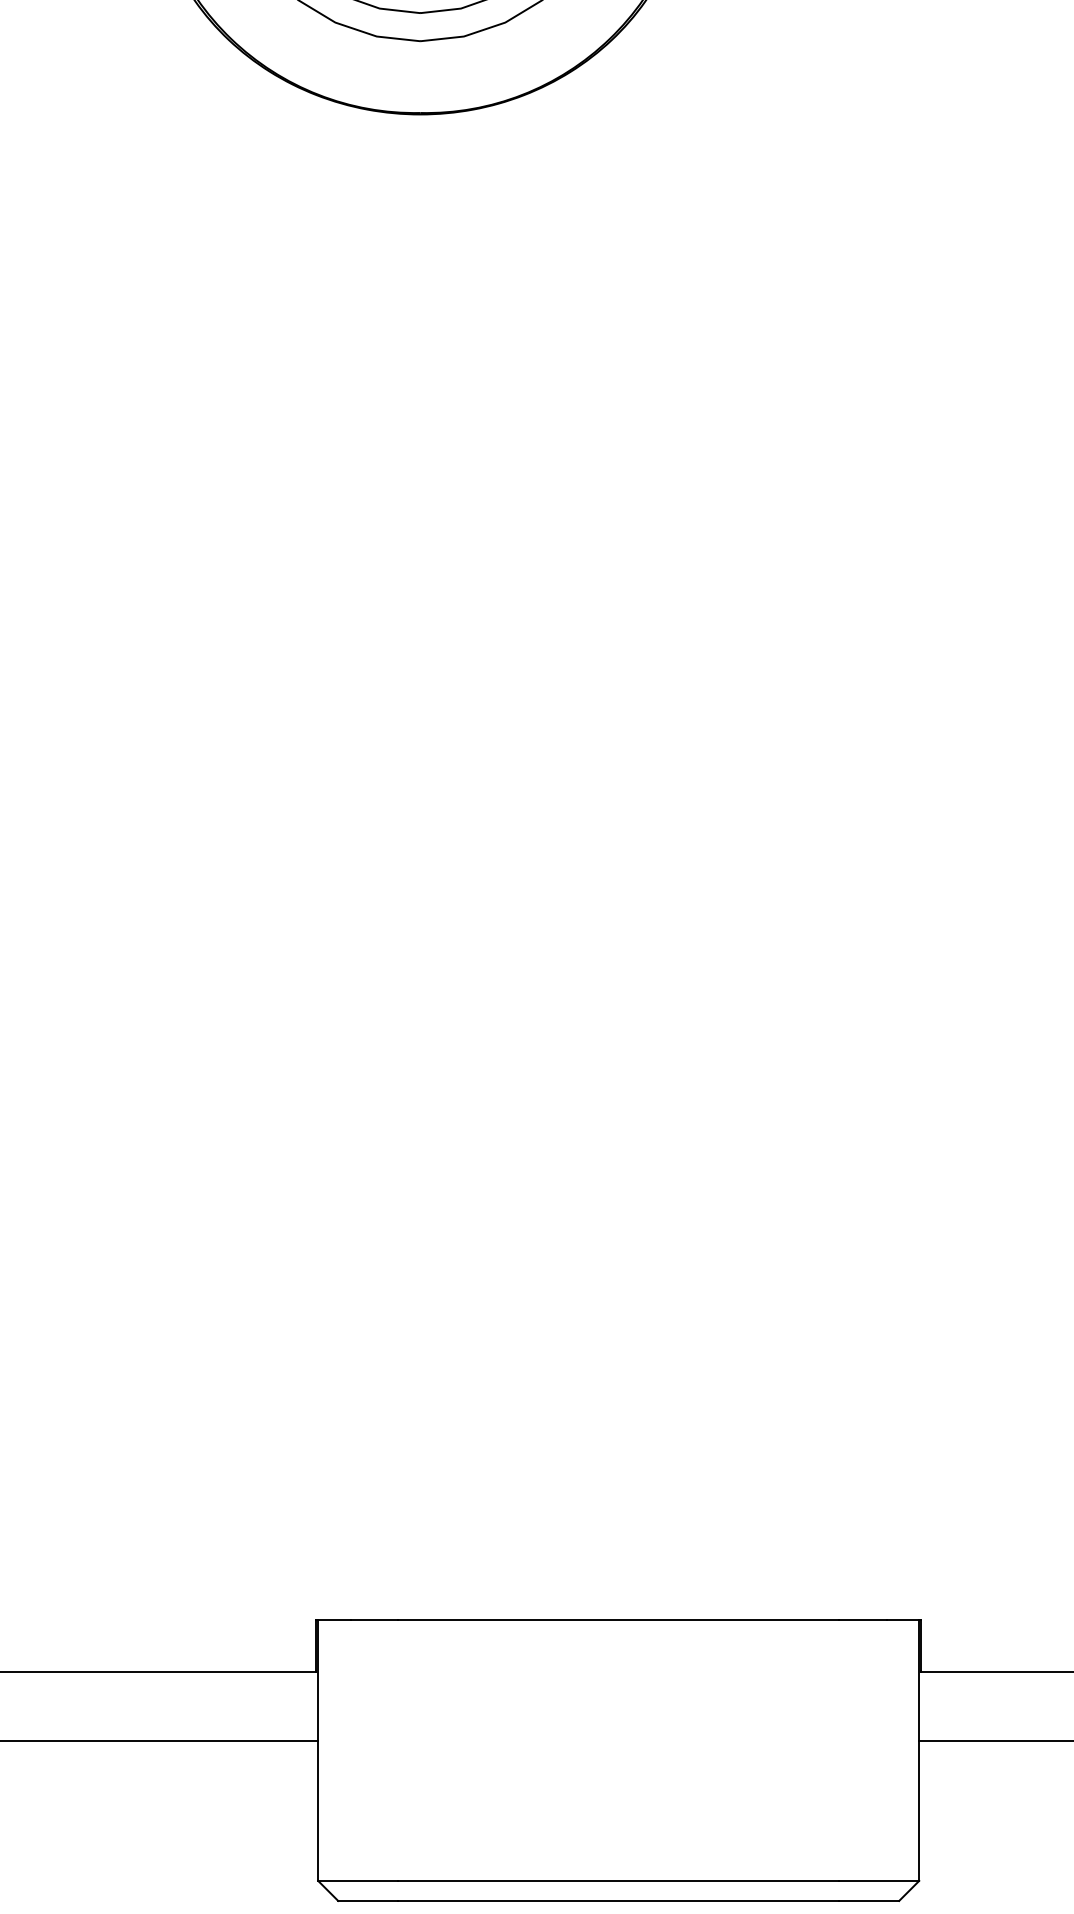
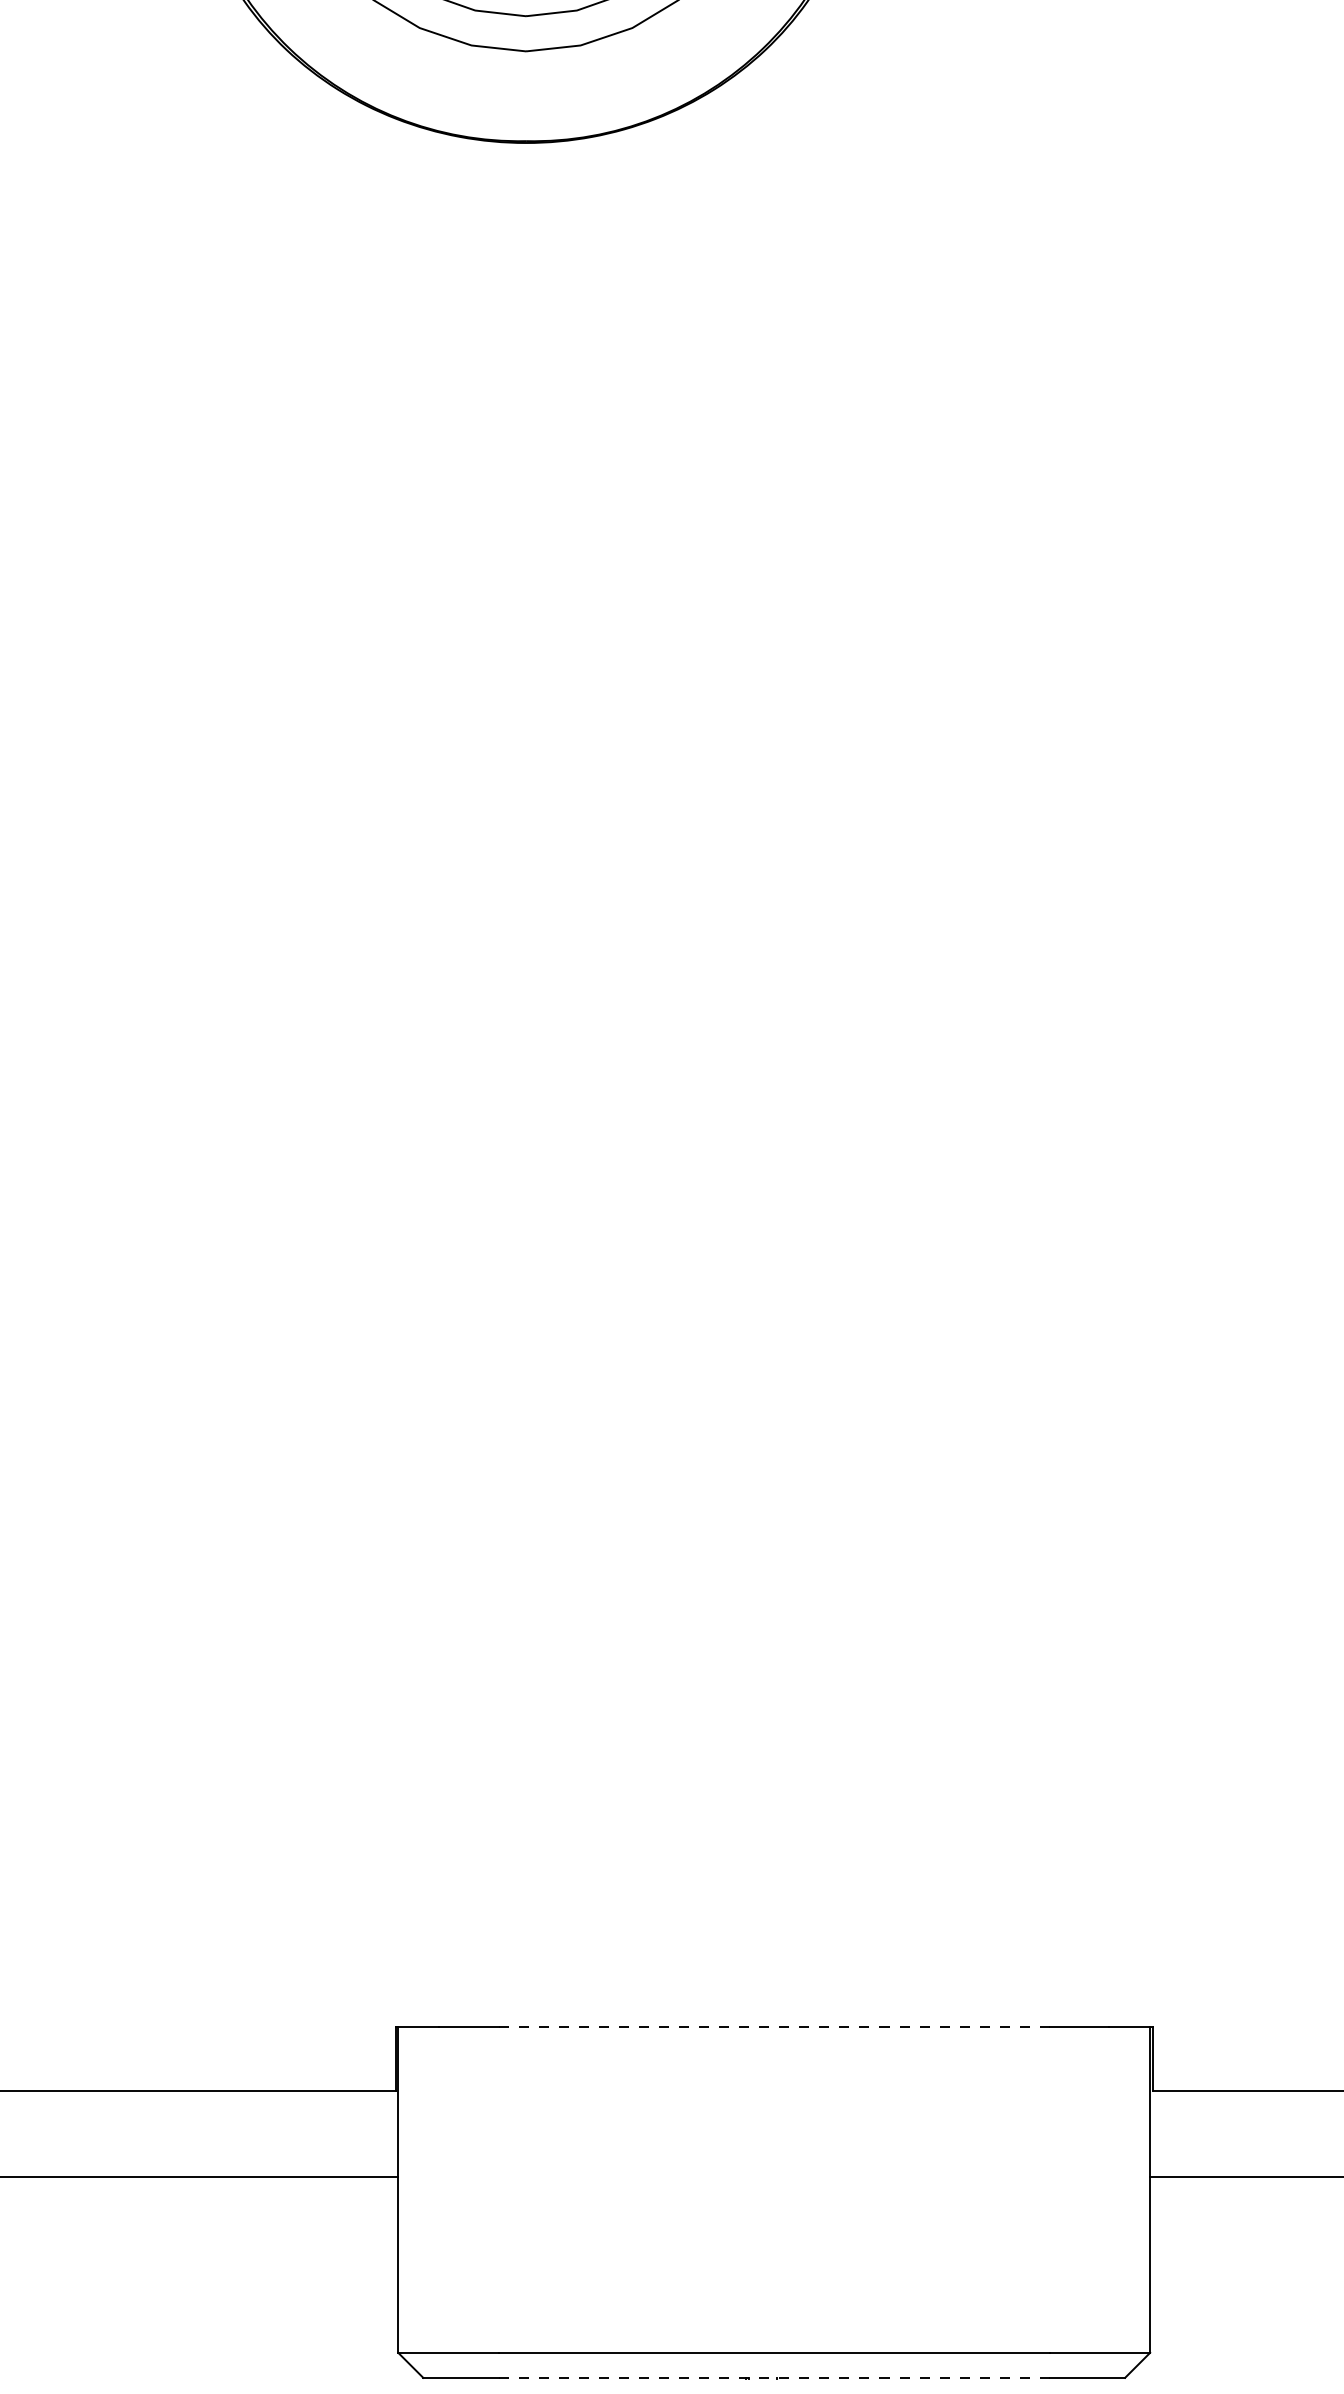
line: (619, 1620) -> (775, 2027), solid -> dashed
line: (618, 1900) -> (773, 2377), solid -> dashed

